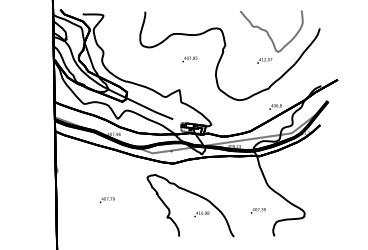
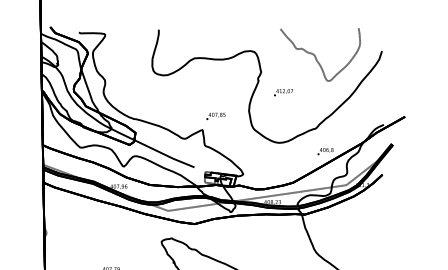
text: (189, 59) -> (215, 116), moved
text: (264, 60) -> (283, 92), moved

